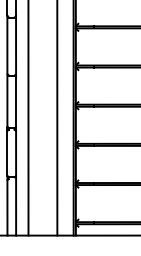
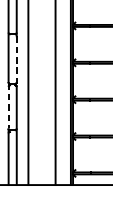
line: (16, 104) -> (17, 61), solid -> dashed
line: (7, 151) -> (8, 105), solid -> dashed

